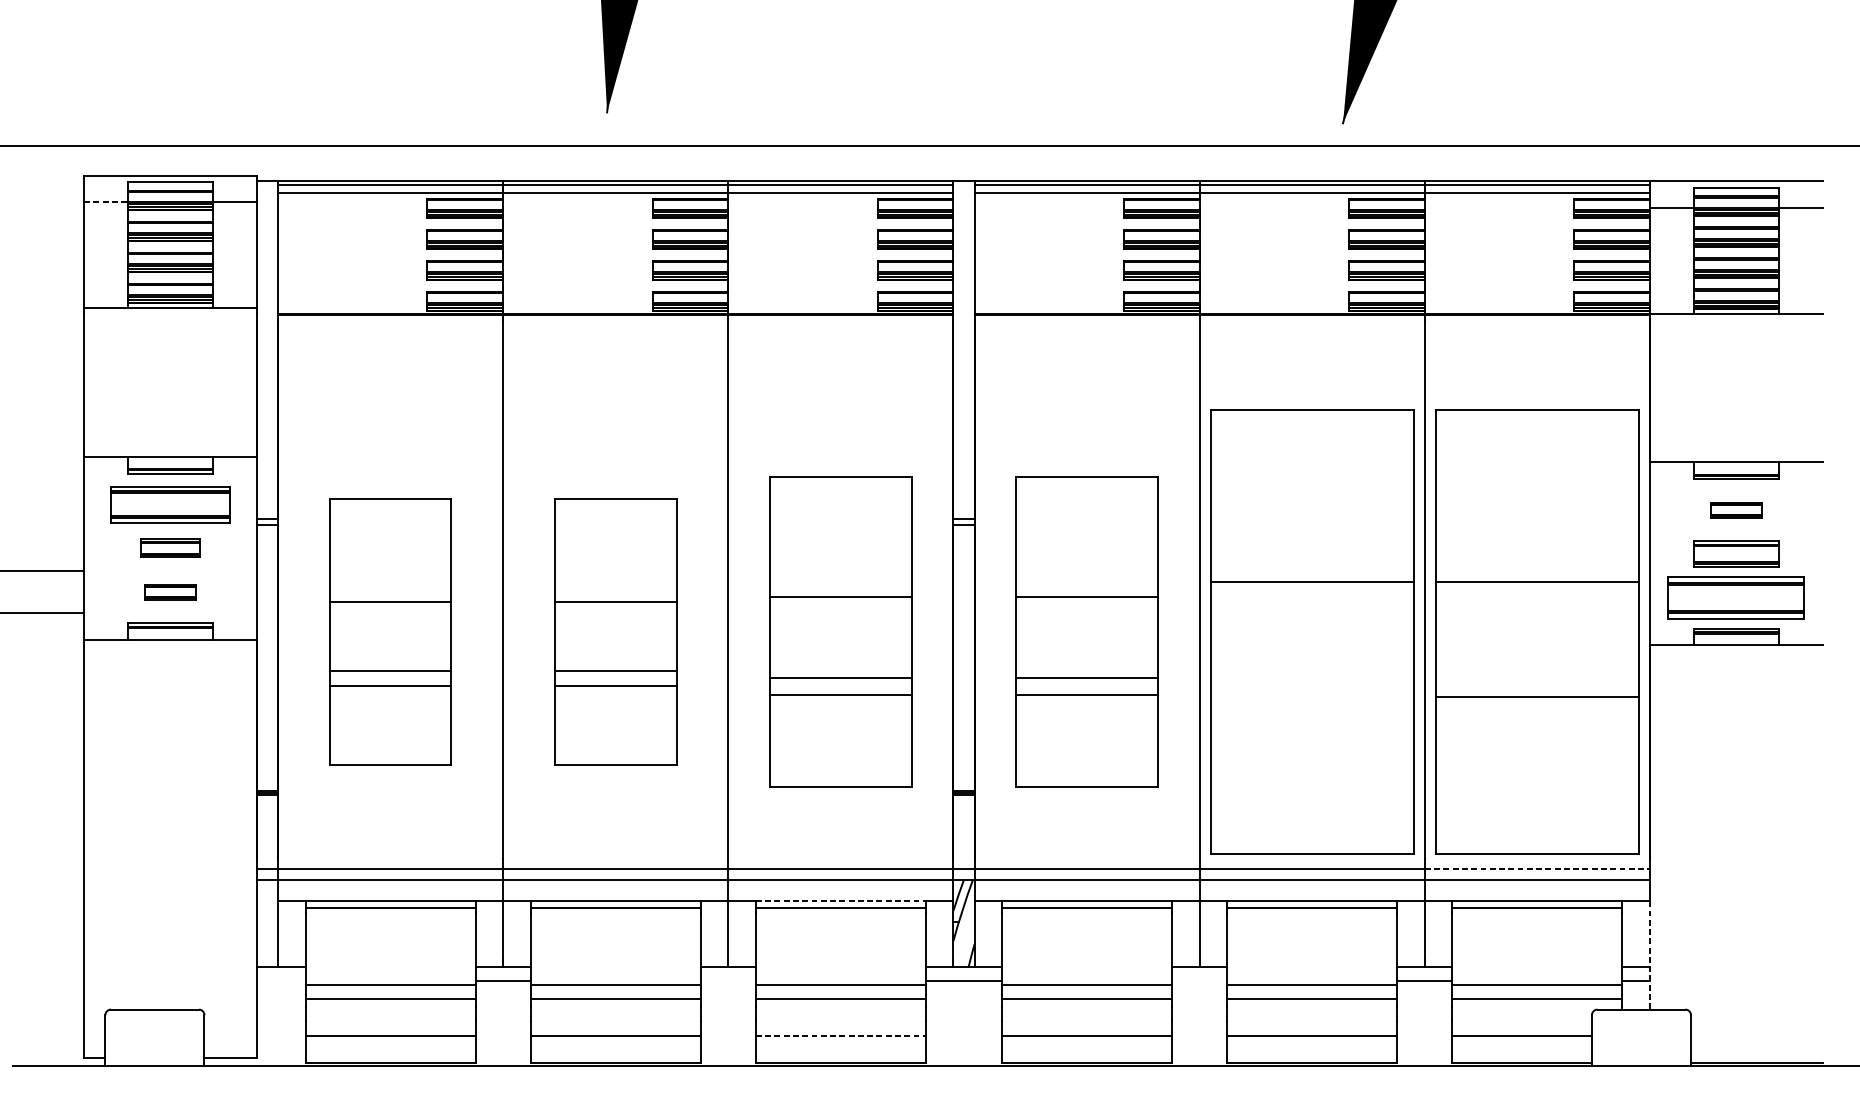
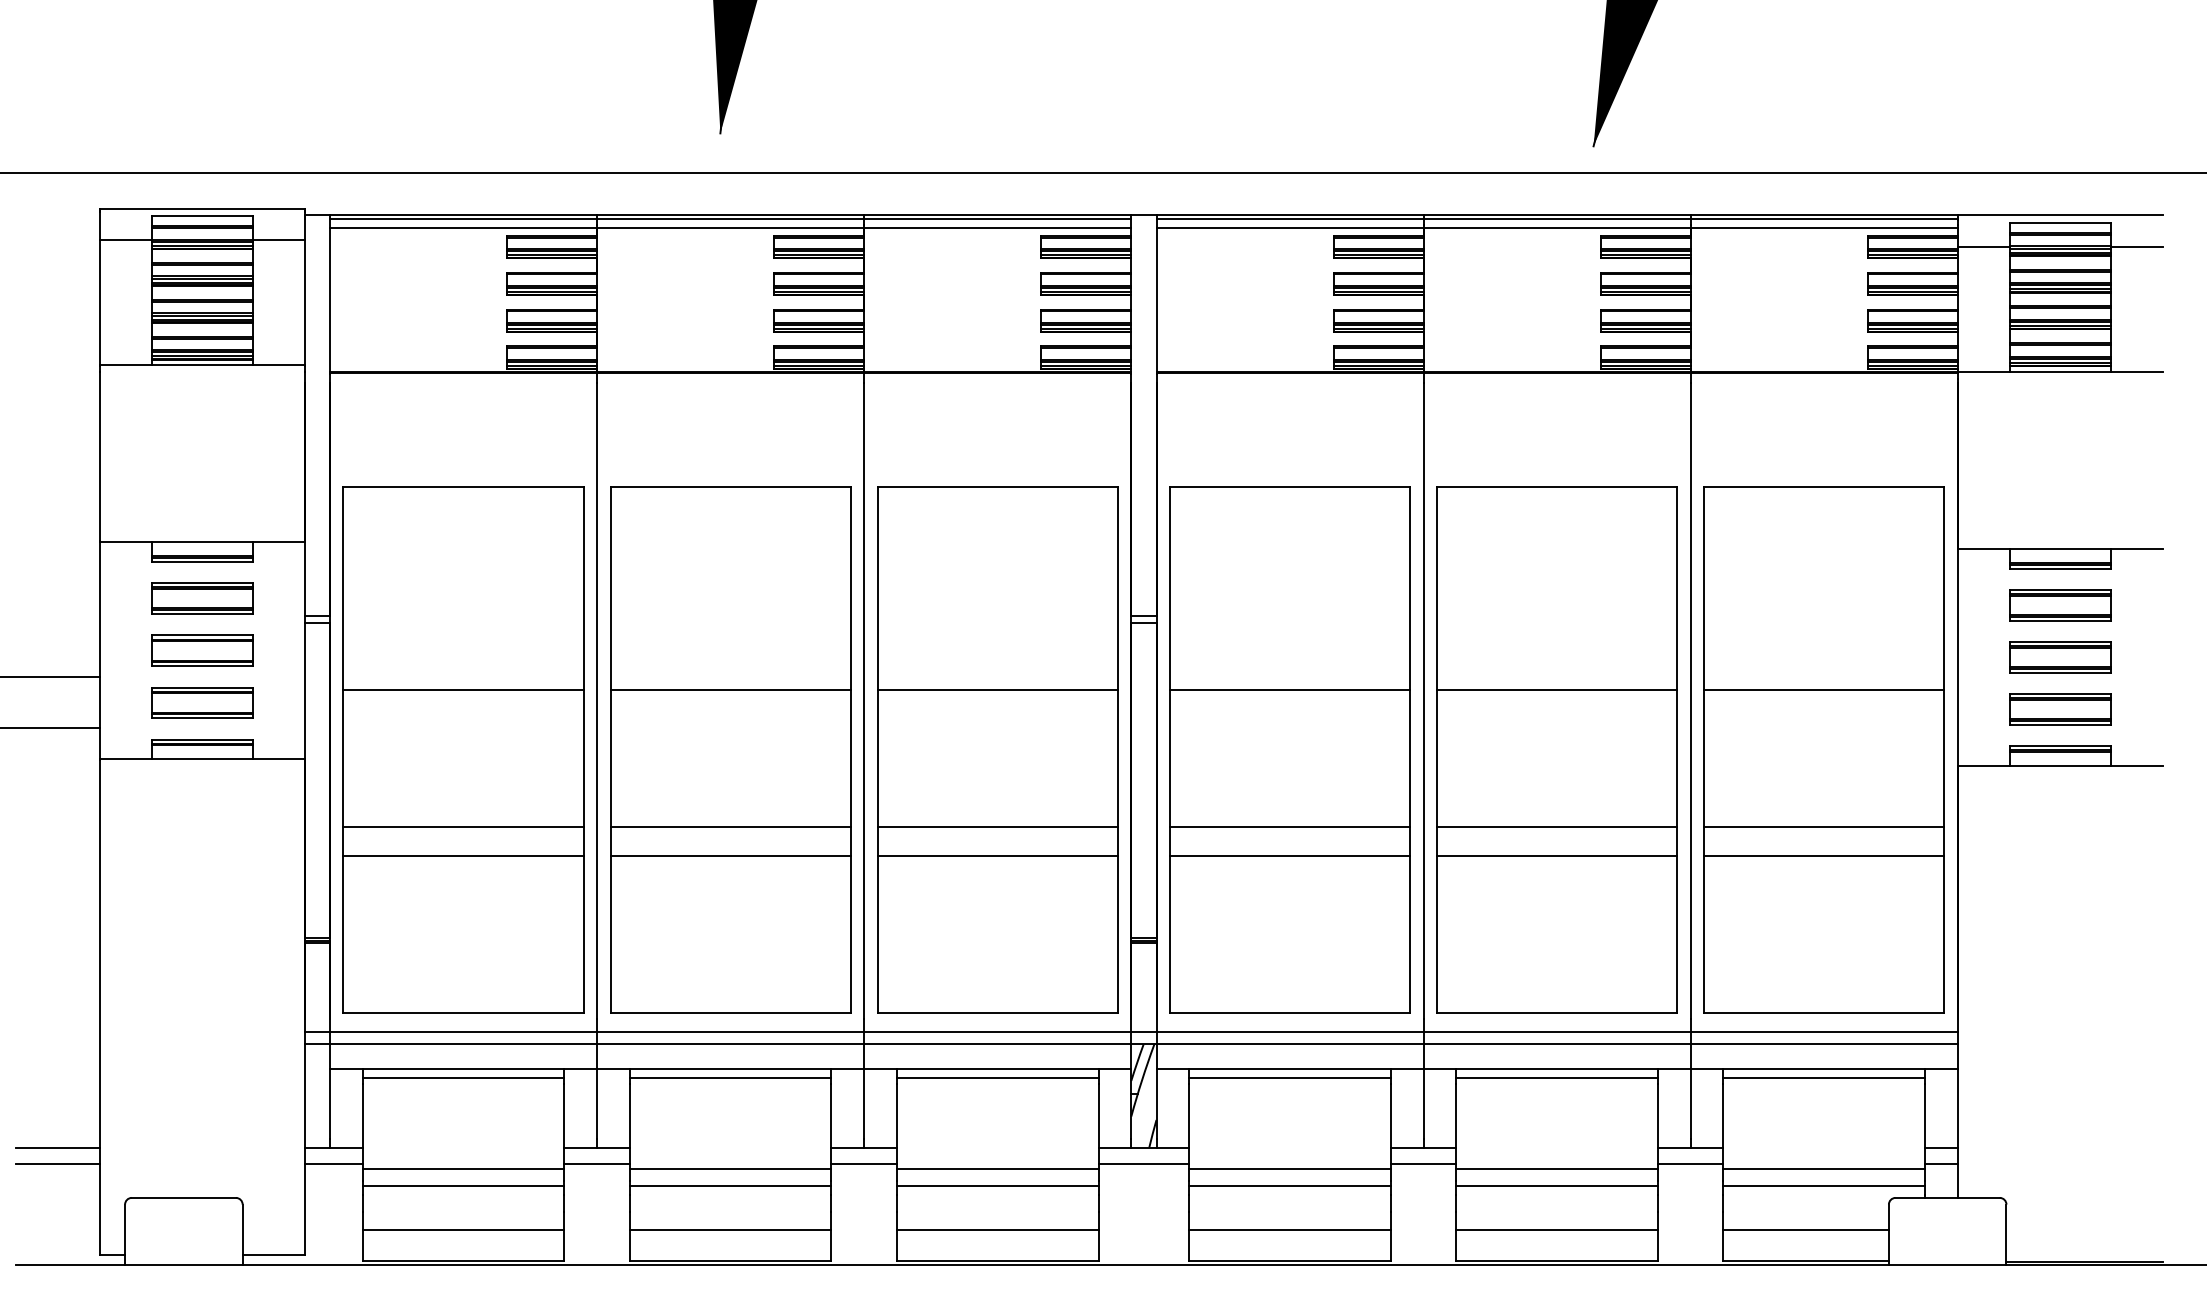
line: (106, 202) -> (126, 240), dashed -> solid
part: (170, 504) -> (202, 598), size x0.71
part: (1736, 510) -> (2060, 605), size x1.67
part: (170, 548) -> (202, 650), size x1.43
part: (170, 592) -> (202, 702), size x1.67
part: (1736, 597) -> (2060, 709), size x0.62
part: (390, 631) -> (463, 749), size x1.67
part: (615, 631) -> (730, 749), size x1.67
part: (840, 631) -> (997, 749), size x1.43
part: (1086, 631) -> (1289, 749), size x1.43
line: (1312, 697) -> (1557, 827), added
line: (1312, 721) -> (1557, 855), added
line: (1537, 721) -> (1824, 855), added
line: (1537, 869) -> (1824, 1031), dashed -> solid
line: (840, 900) -> (997, 1068), dashed -> solid
line: (1649, 956) -> (1957, 1134), dashed -> solid
line: (48, 967) -> (57, 1147), added
line: (48, 981) -> (57, 1164), added
line: (281, 981) -> (333, 1164), added
line: (727, 981) -> (863, 1164), added
line: (1199, 981) -> (1423, 1164), added
line: (840, 1036) -> (997, 1229), dashed -> solid

